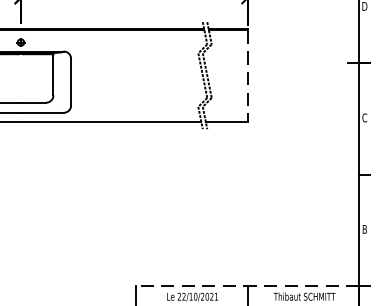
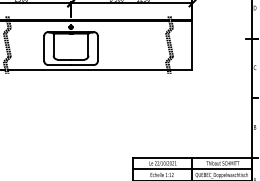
line: (247, 78) -> (192, 46), dashed -> solid
line: (247, 285) -> (192, 157), dashed -> solid

